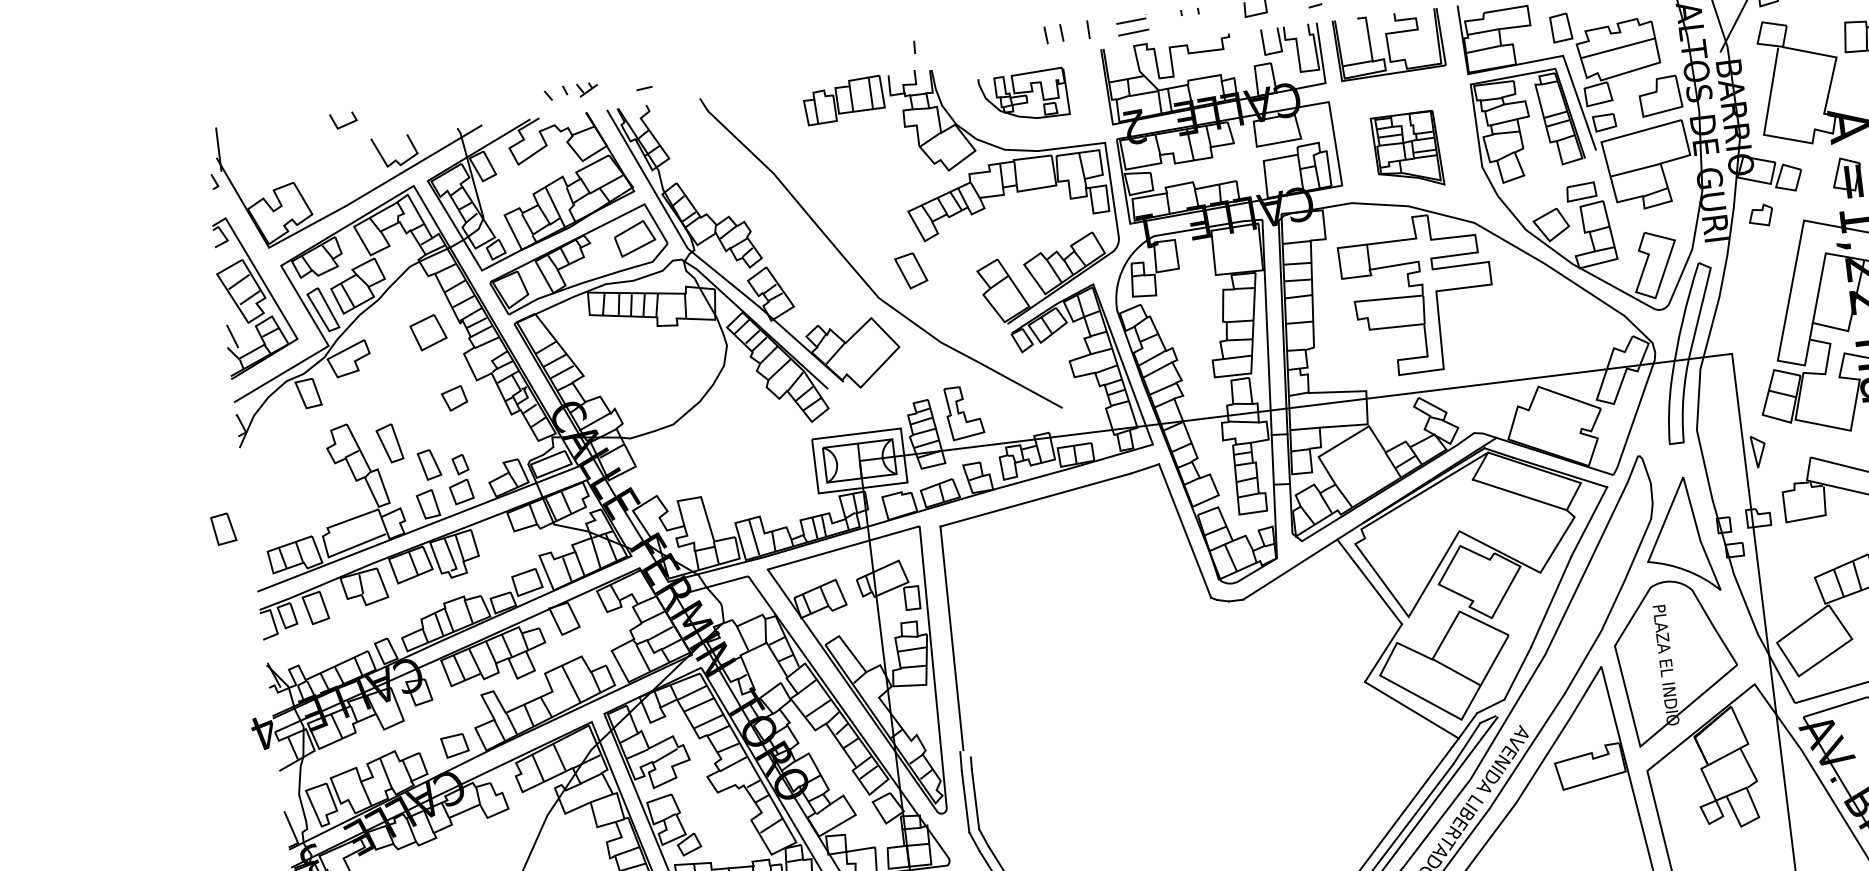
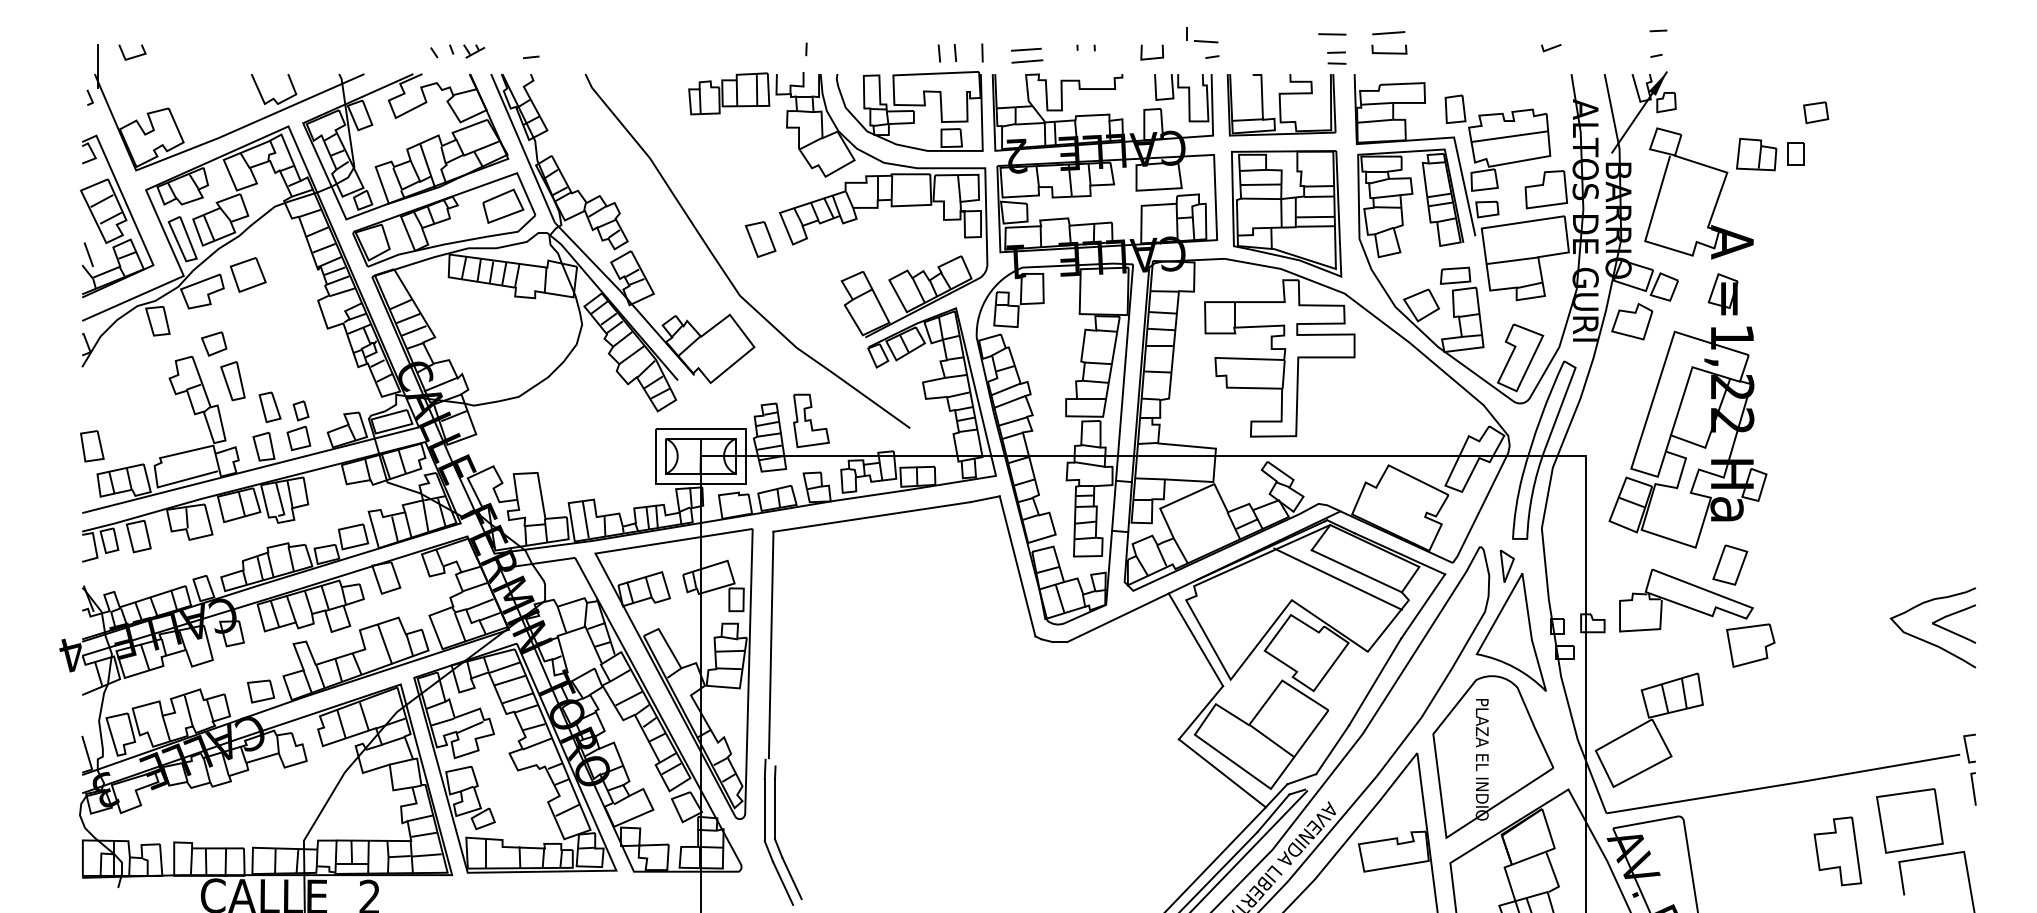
part: (1023, 96) -> (909, 111), size x1.67
line: (344, 124) -> (132, 56), moved
part: (1407, 150) -> (1286, 213), size x1.67
part: (1761, 215) -> (1632, 321), size x1.67
part: (911, 270) -> (760, 239), moved
part: (427, 332) -> (247, 274), moved
part: (454, 397) -> (214, 343), moved
part: (1758, 450) -> (1506, 565), moved
line: (1501, 504) -> (1337, 578), added
part: (223, 529) -> (92, 446), moved

